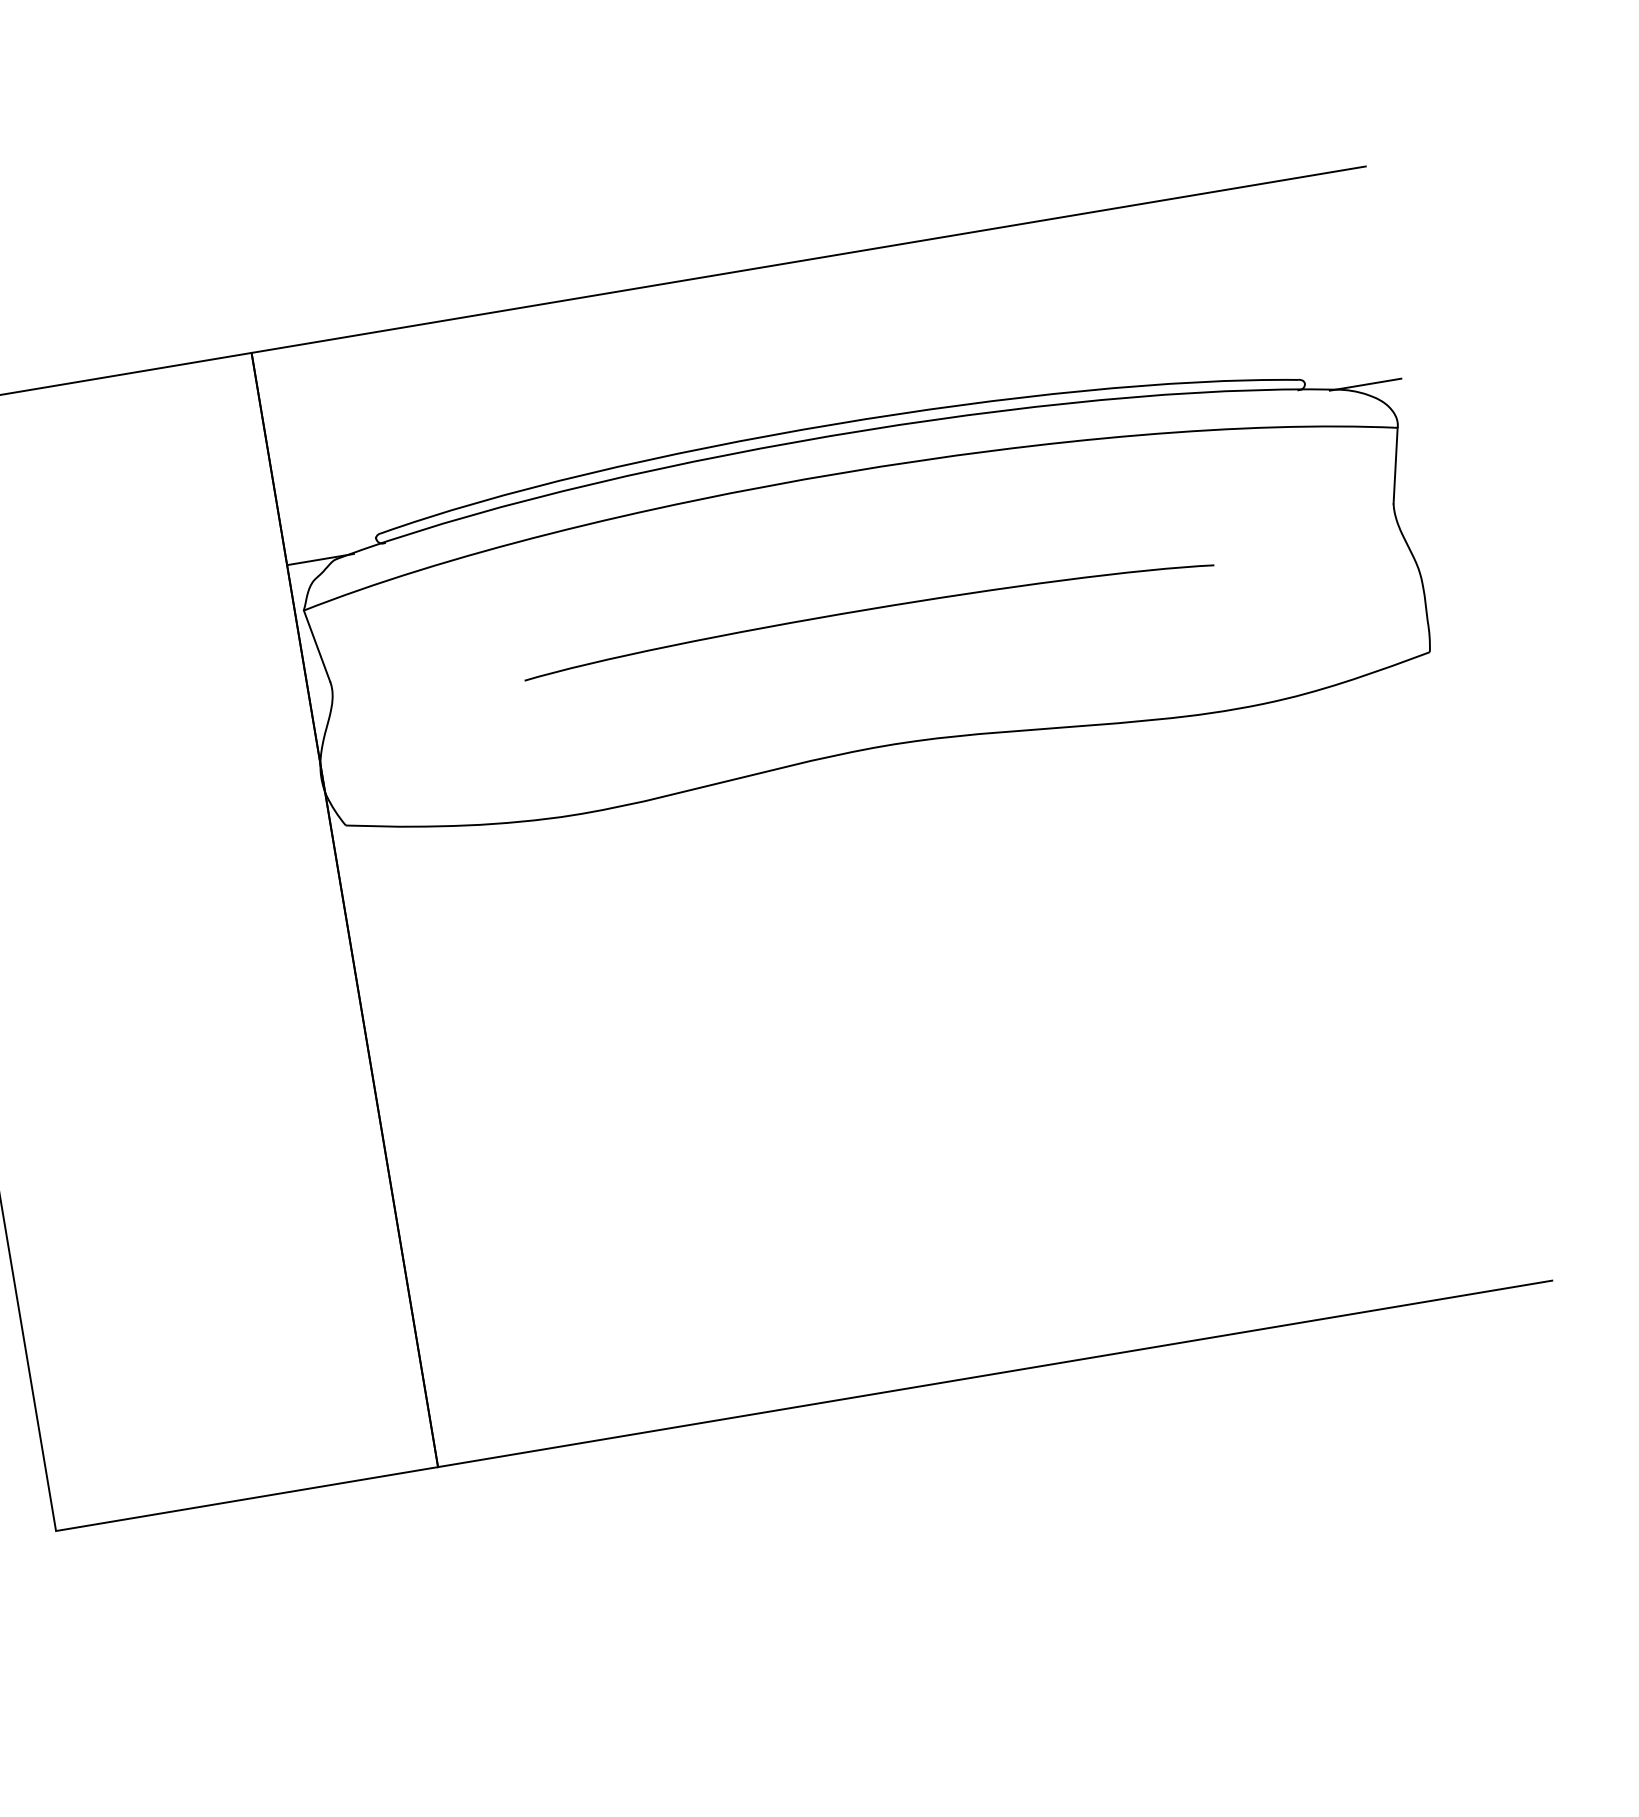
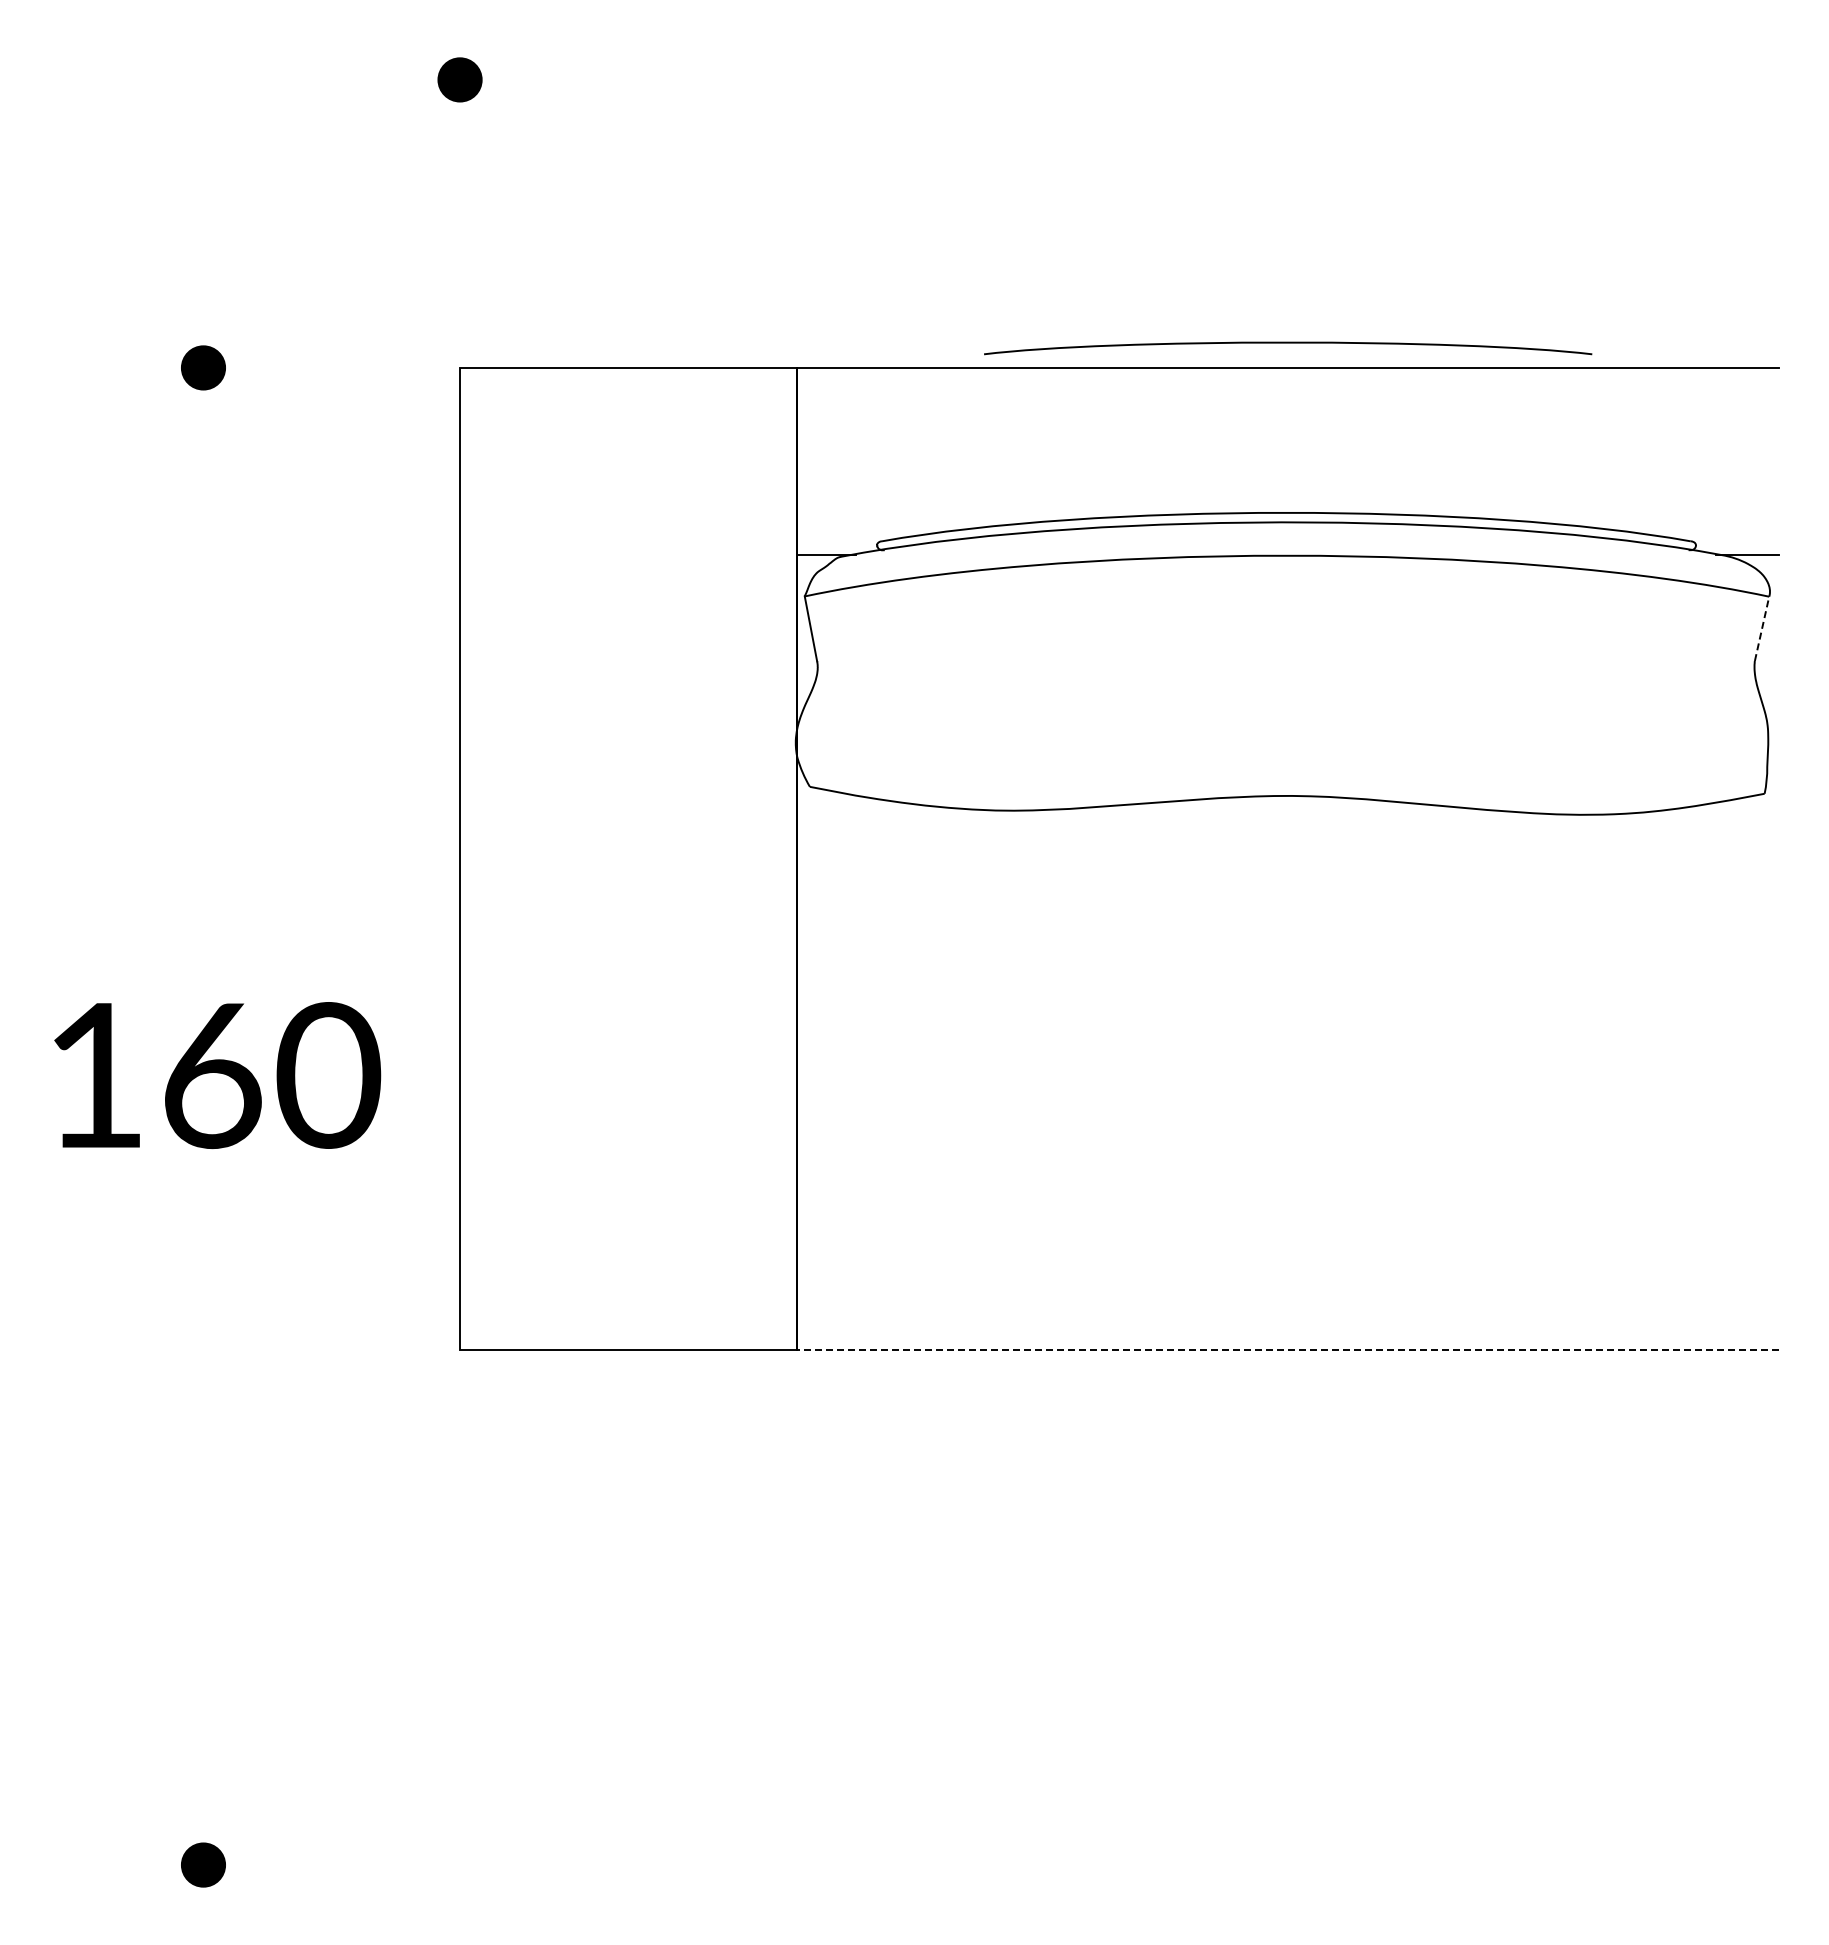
line: (1396, 465) -> (1762, 628), solid -> dashed
curve: (867, 610) -> (1288, 343), moved
line: (994, 1374) -> (1287, 1350), solid -> dashed

